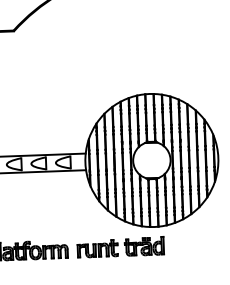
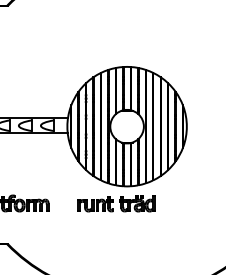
part: (120, 247) -> (116, 203), moved

